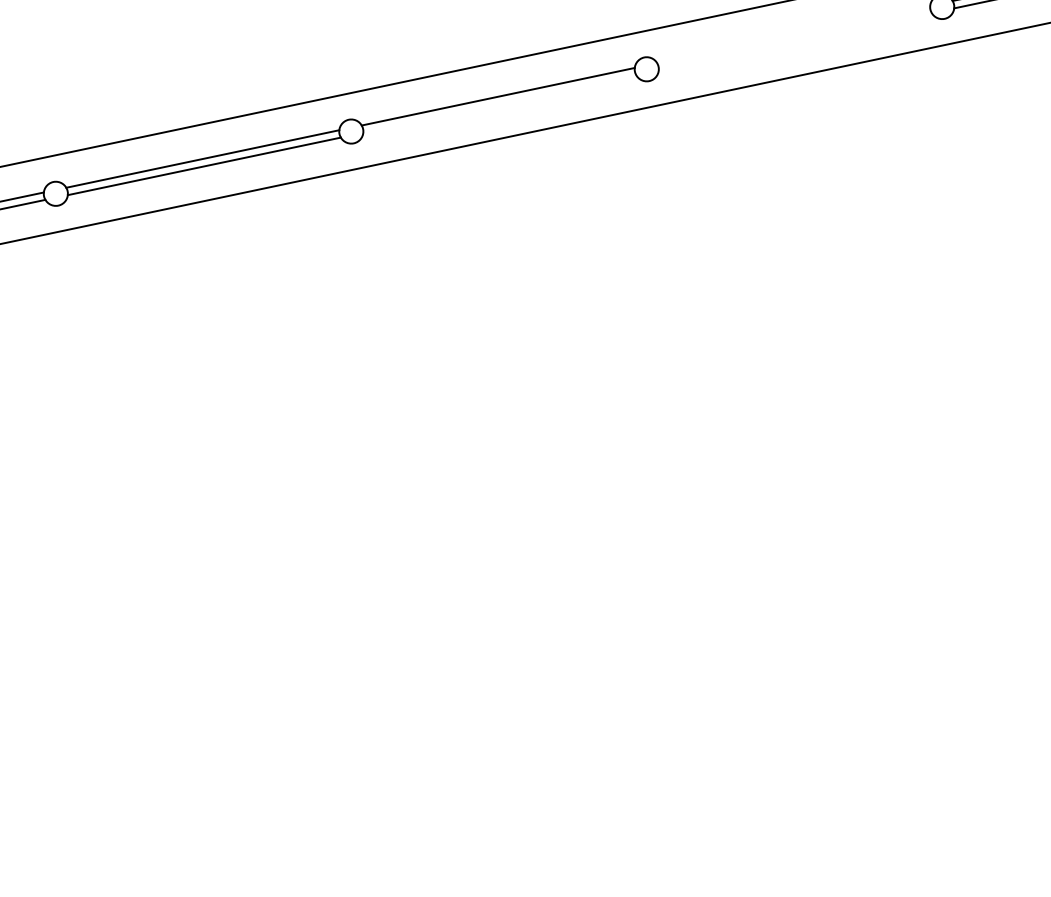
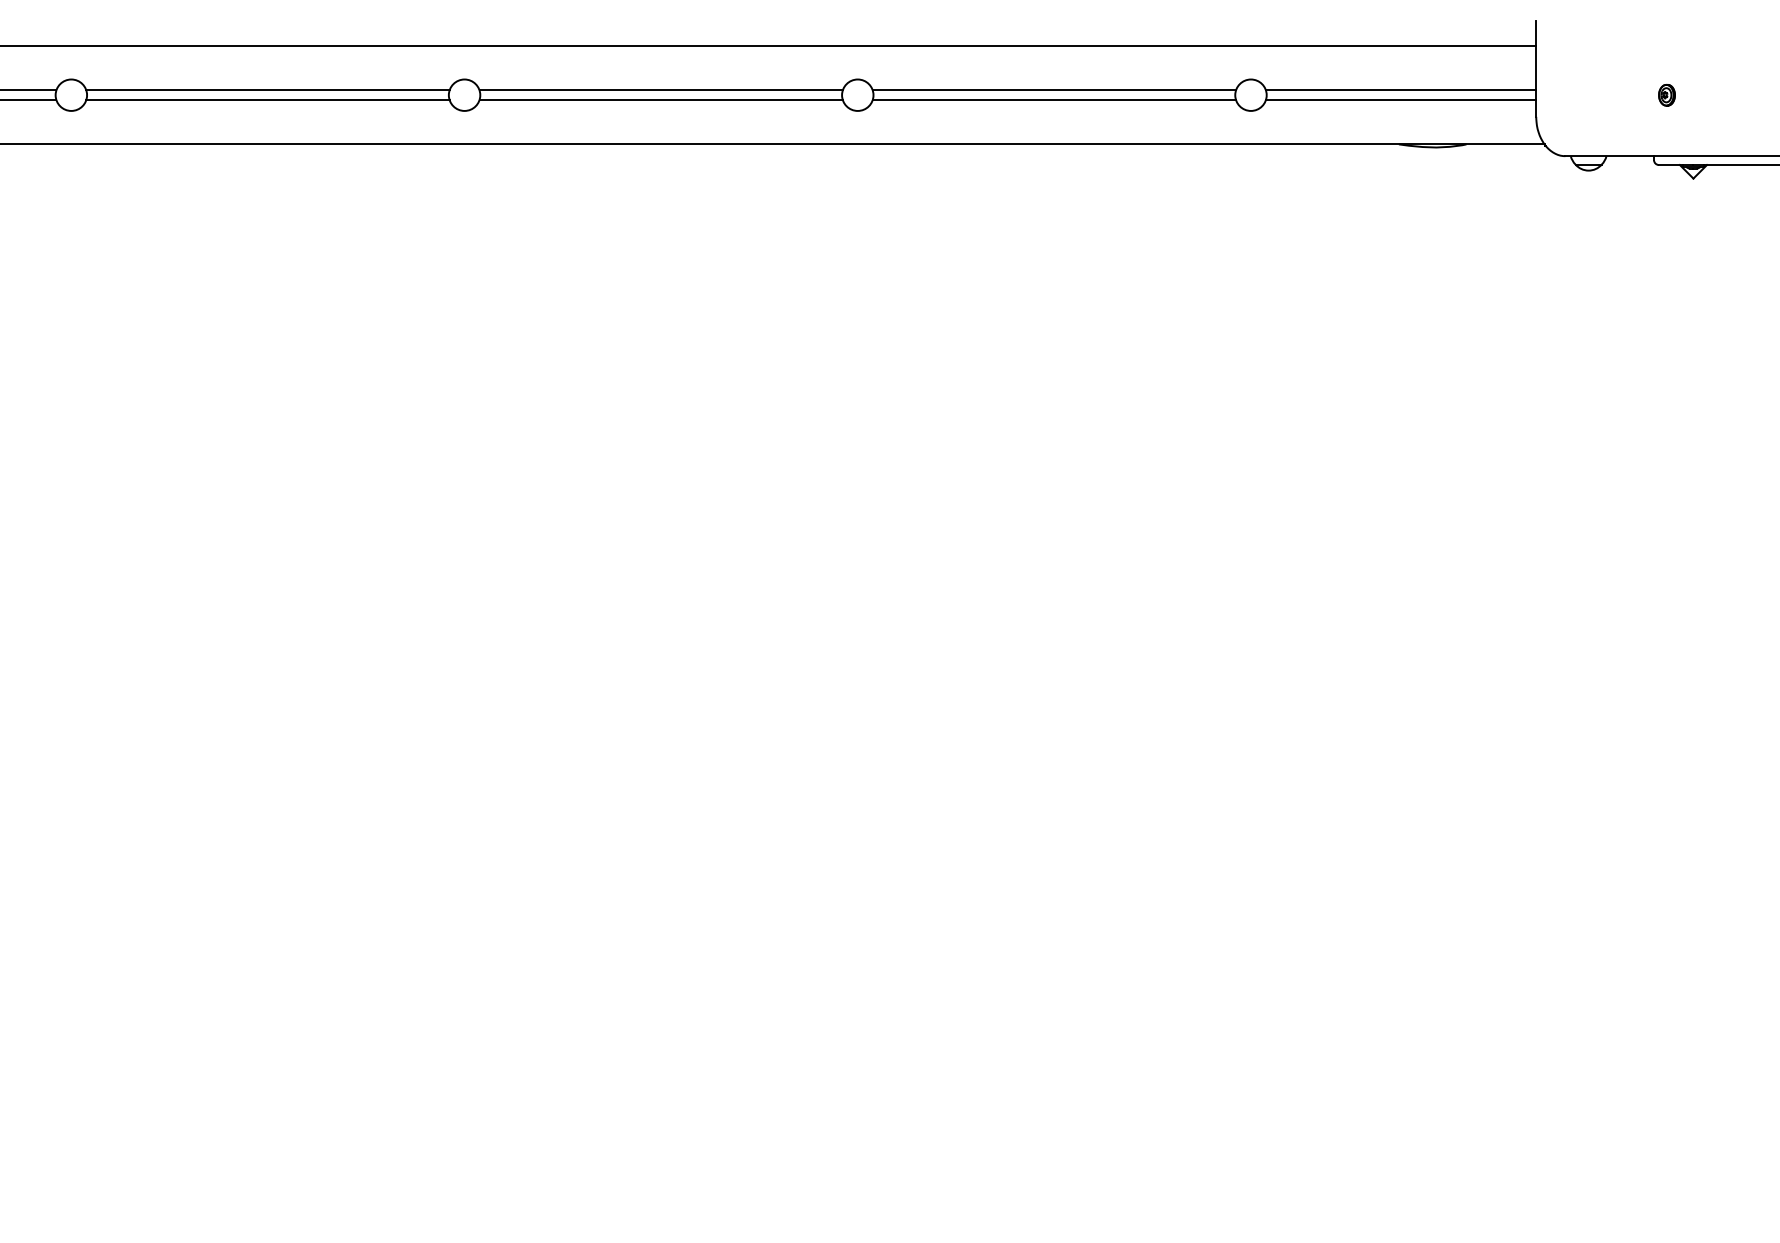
line: (793, 34) -> (1054, 90), added
line: (795, 42) -> (1054, 100), added
line: (499, 104) -> (660, 100), added

